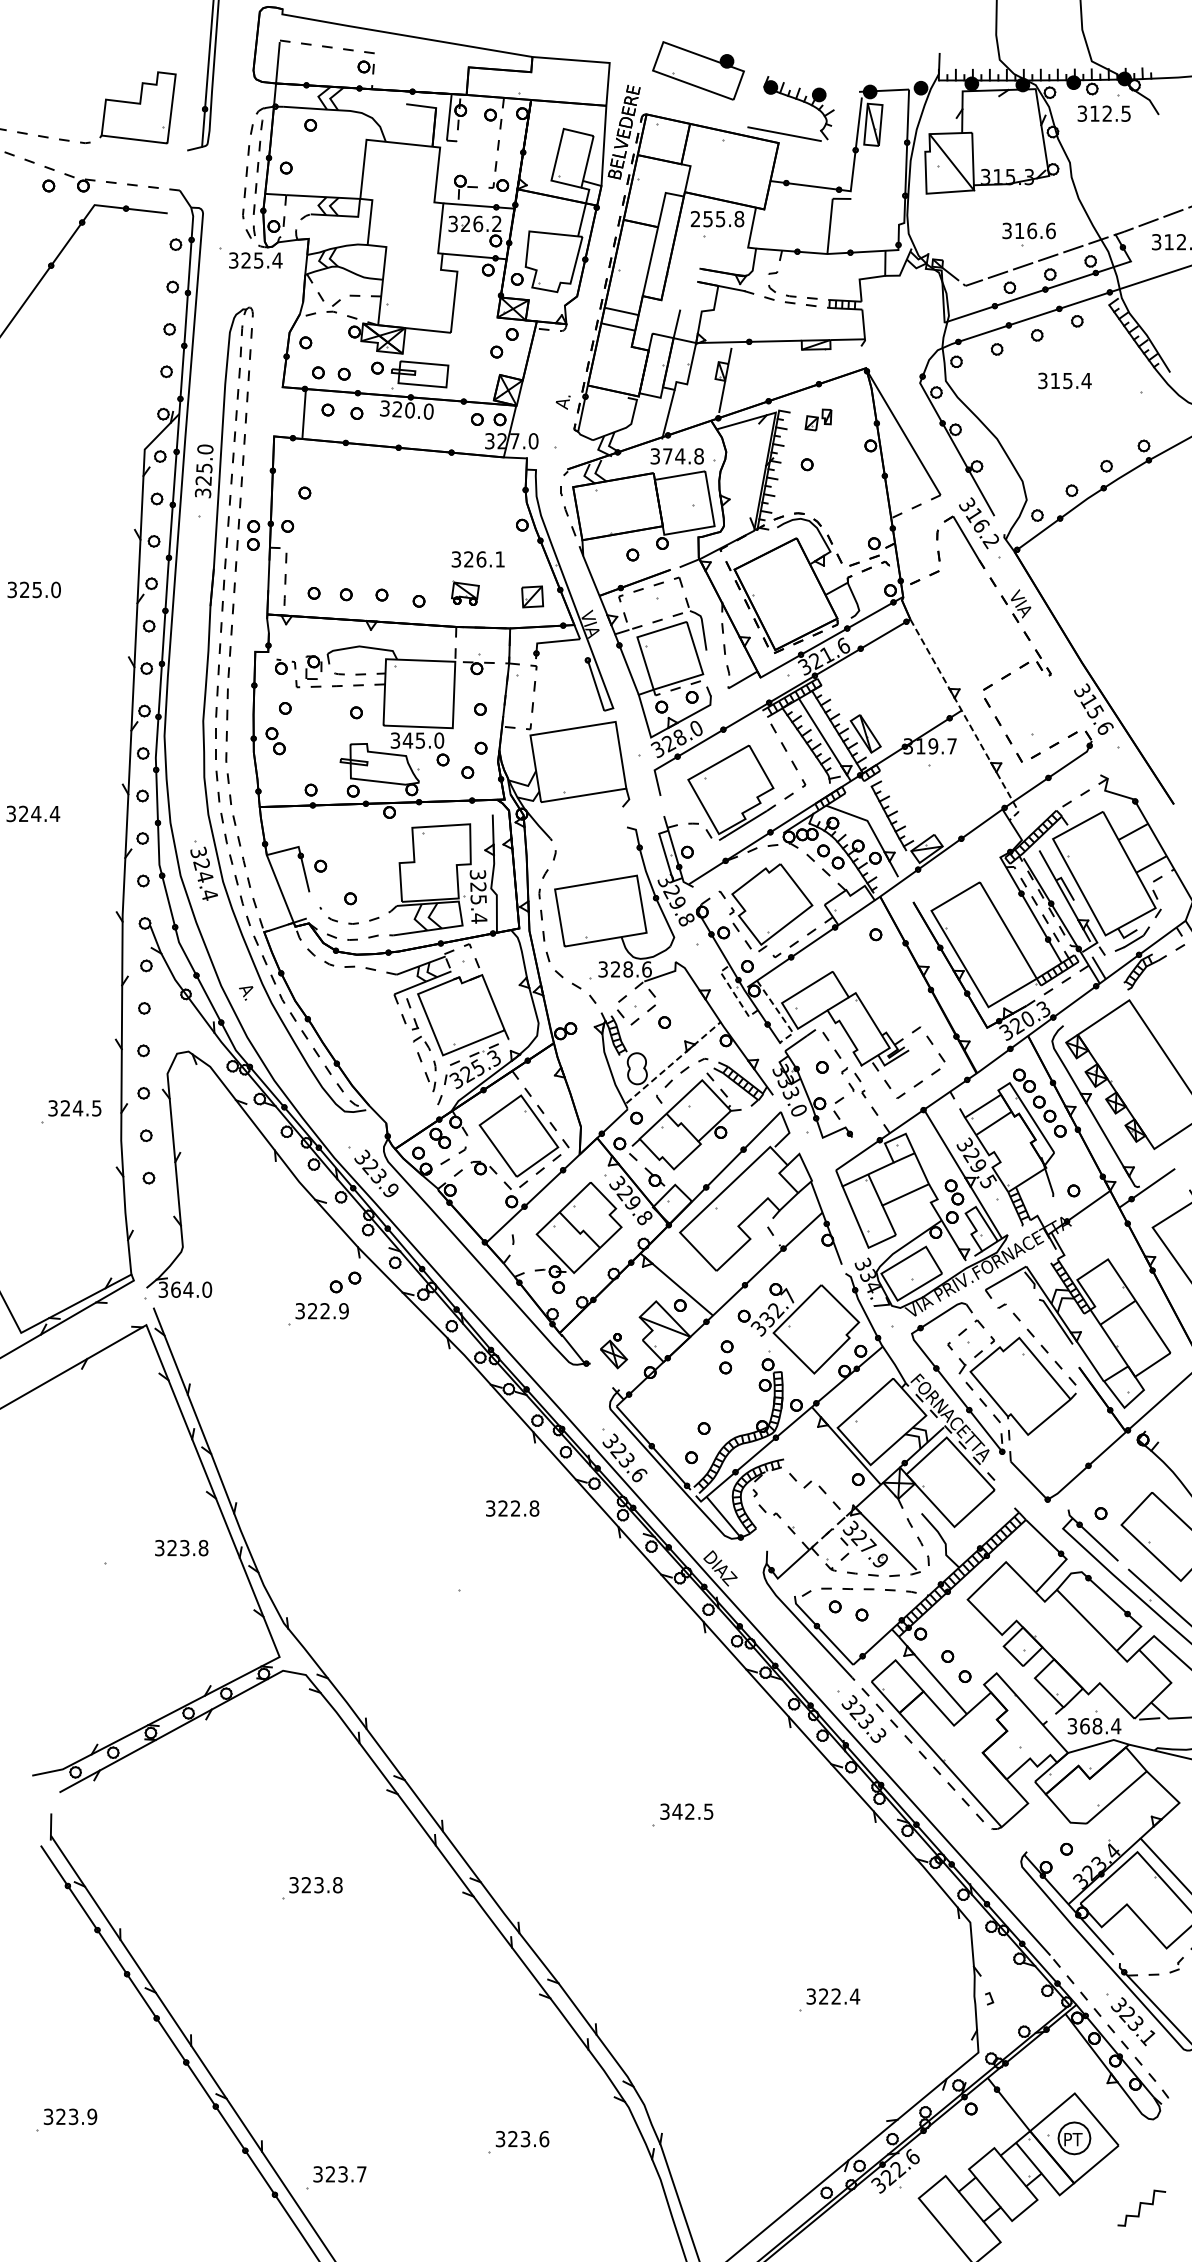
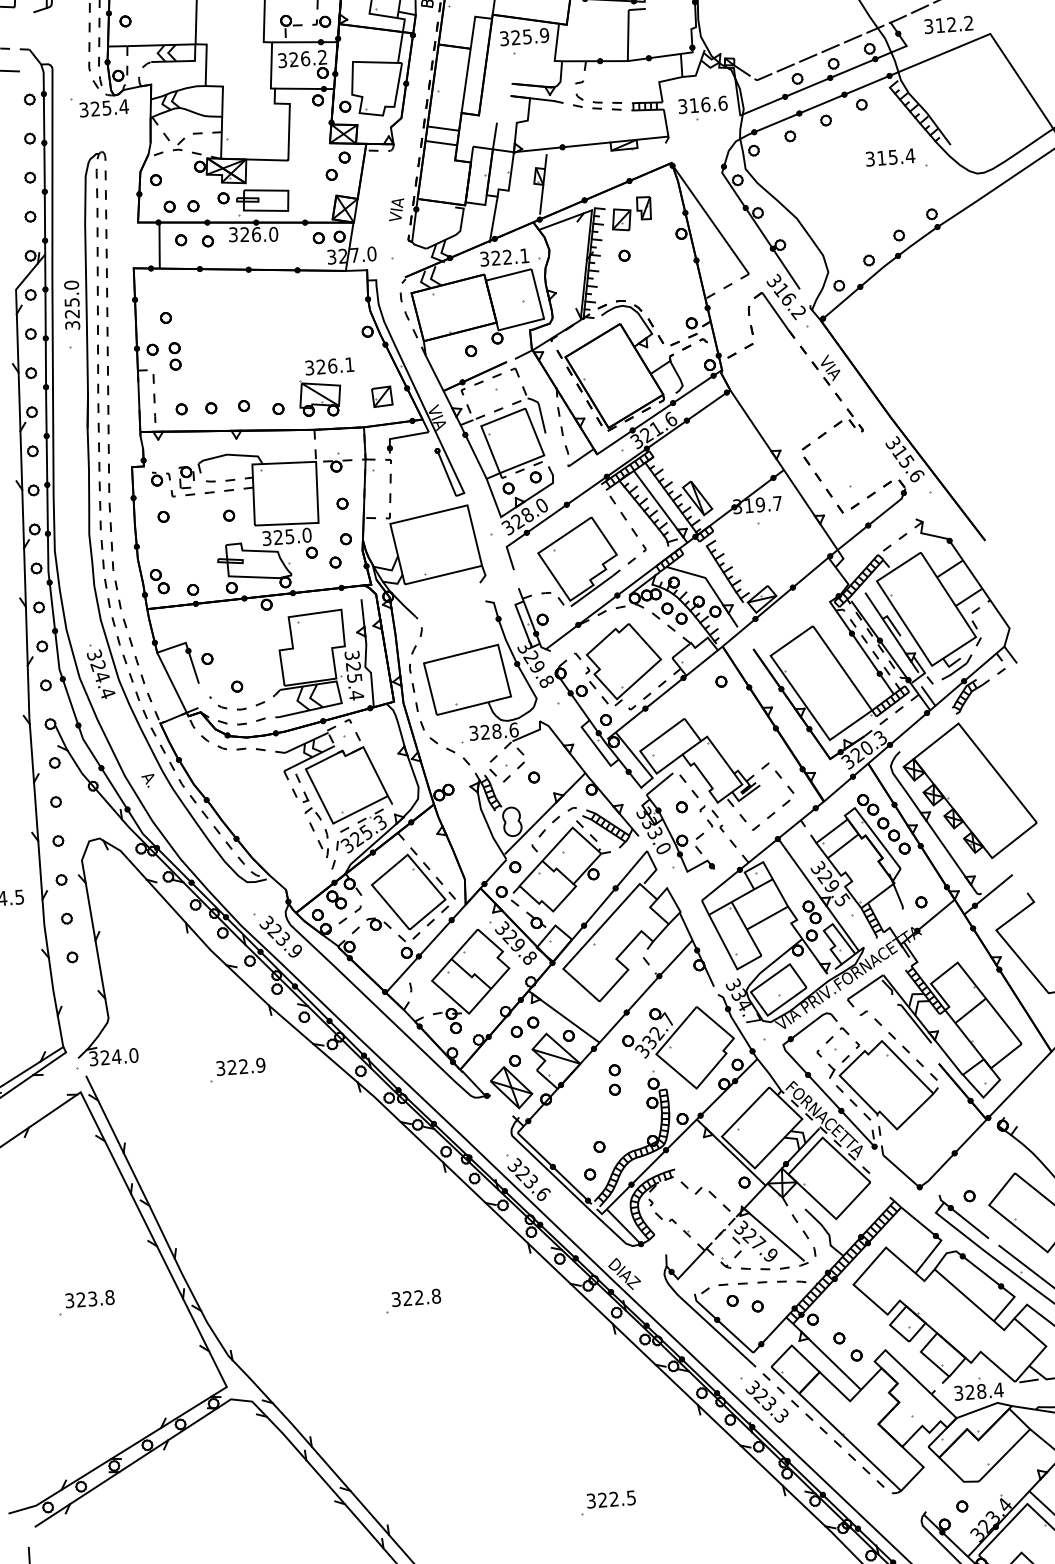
text: (717, 218) -> (524, 36), 255.8 -> 325.9
part: (1028, 234) -> (702, 108), moved
text: (1064, 380) -> (890, 157), moved
text: (564, 396) -> (397, 210), A. -> VIA
text: (409, 410) -> (255, 234), 320.0 -> 326.0
part: (818, 419) -> (631, 213), size x1.67
text: (683, 456) -> (510, 257), 374.8 -> 322.1
part: (253, 535) -> (175, 356), moved
part: (465, 592) -> (320, 397), size x1.67
line: (968, 722) -> (791, 480), dashed -> solid
text: (407, 740) -> (277, 537), 345.0 -> 325.0
part: (275, 741) -> (159, 581), moved
line: (734, 993) -> (596, 745), dashed -> solid
line: (780, 1014) -> (639, 761), dashed -> solid
line: (673, 1062) -> (545, 813), dashed -> solid
part: (345, 1282) -> (524, 1027), moved
text: (175, 1289) -> (104, 1057), 364.0 -> 324.0
part: (613, 1350) -> (510, 1081), size x1.67
text: (512, 1508) -> (416, 1297), moved
text: (181, 1548) -> (89, 1299), moved
text: (1084, 1726) -> (969, 1392), 368.4 -> 328.4
text: (677, 1811) -> (602, 1499), 342.5 -> 322.5

